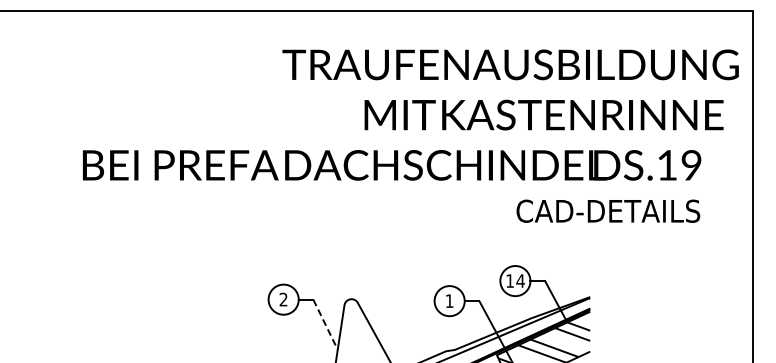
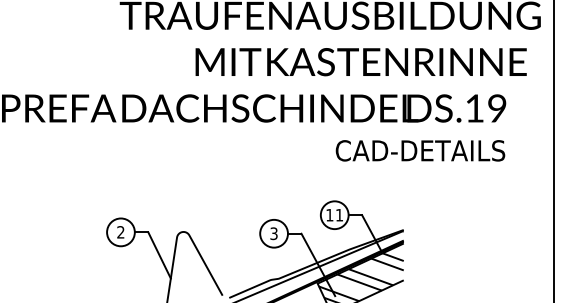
text: (520, 280) -> (339, 214), 14 -> 11
text: (449, 301) -> (273, 234), 1 -> 3
line: (325, 324) -> (159, 255), dashed -> solid

